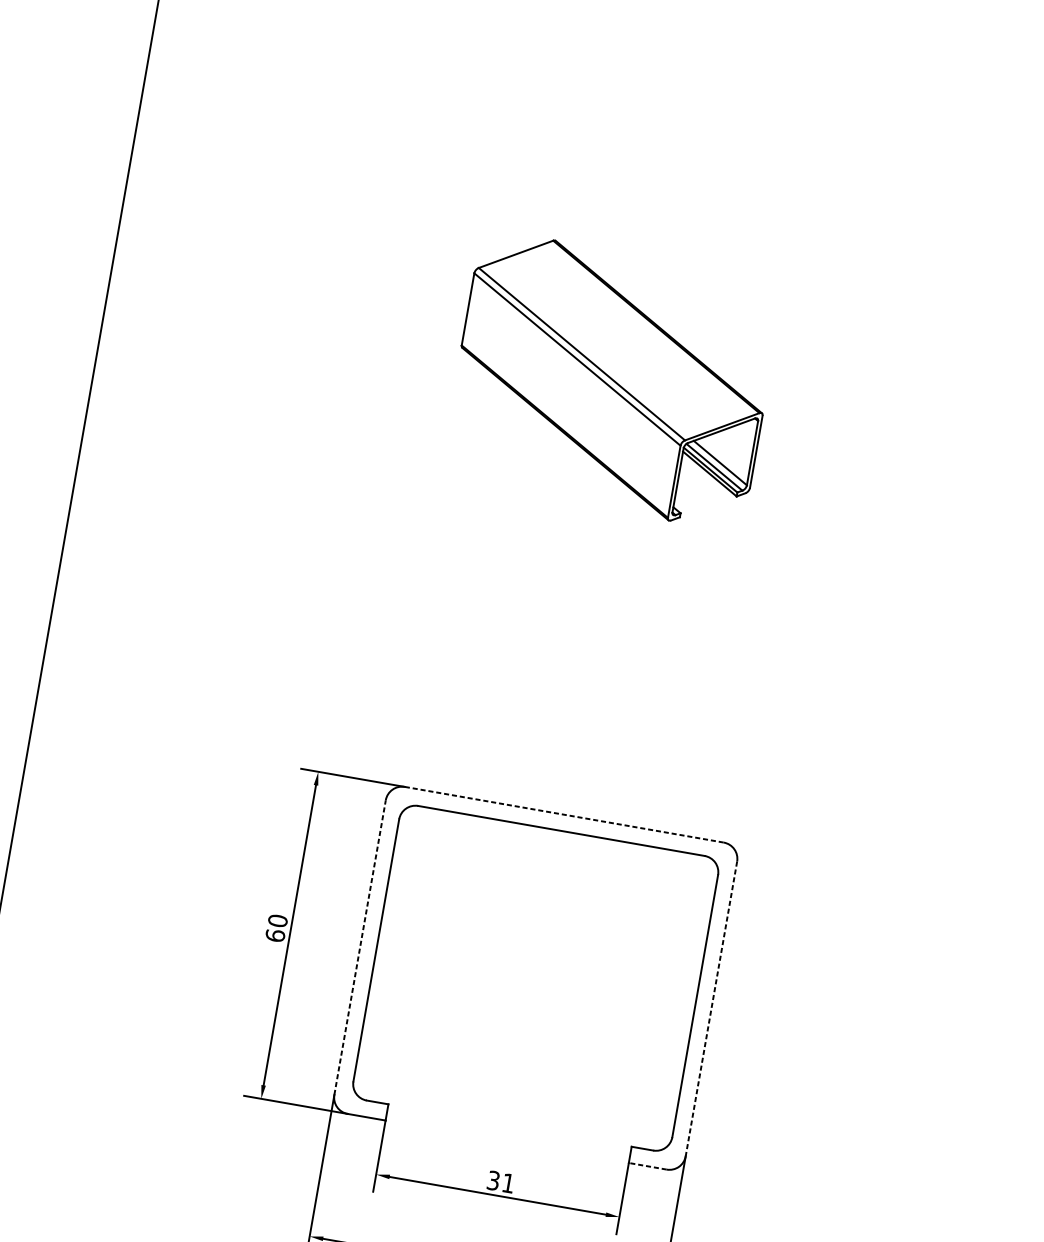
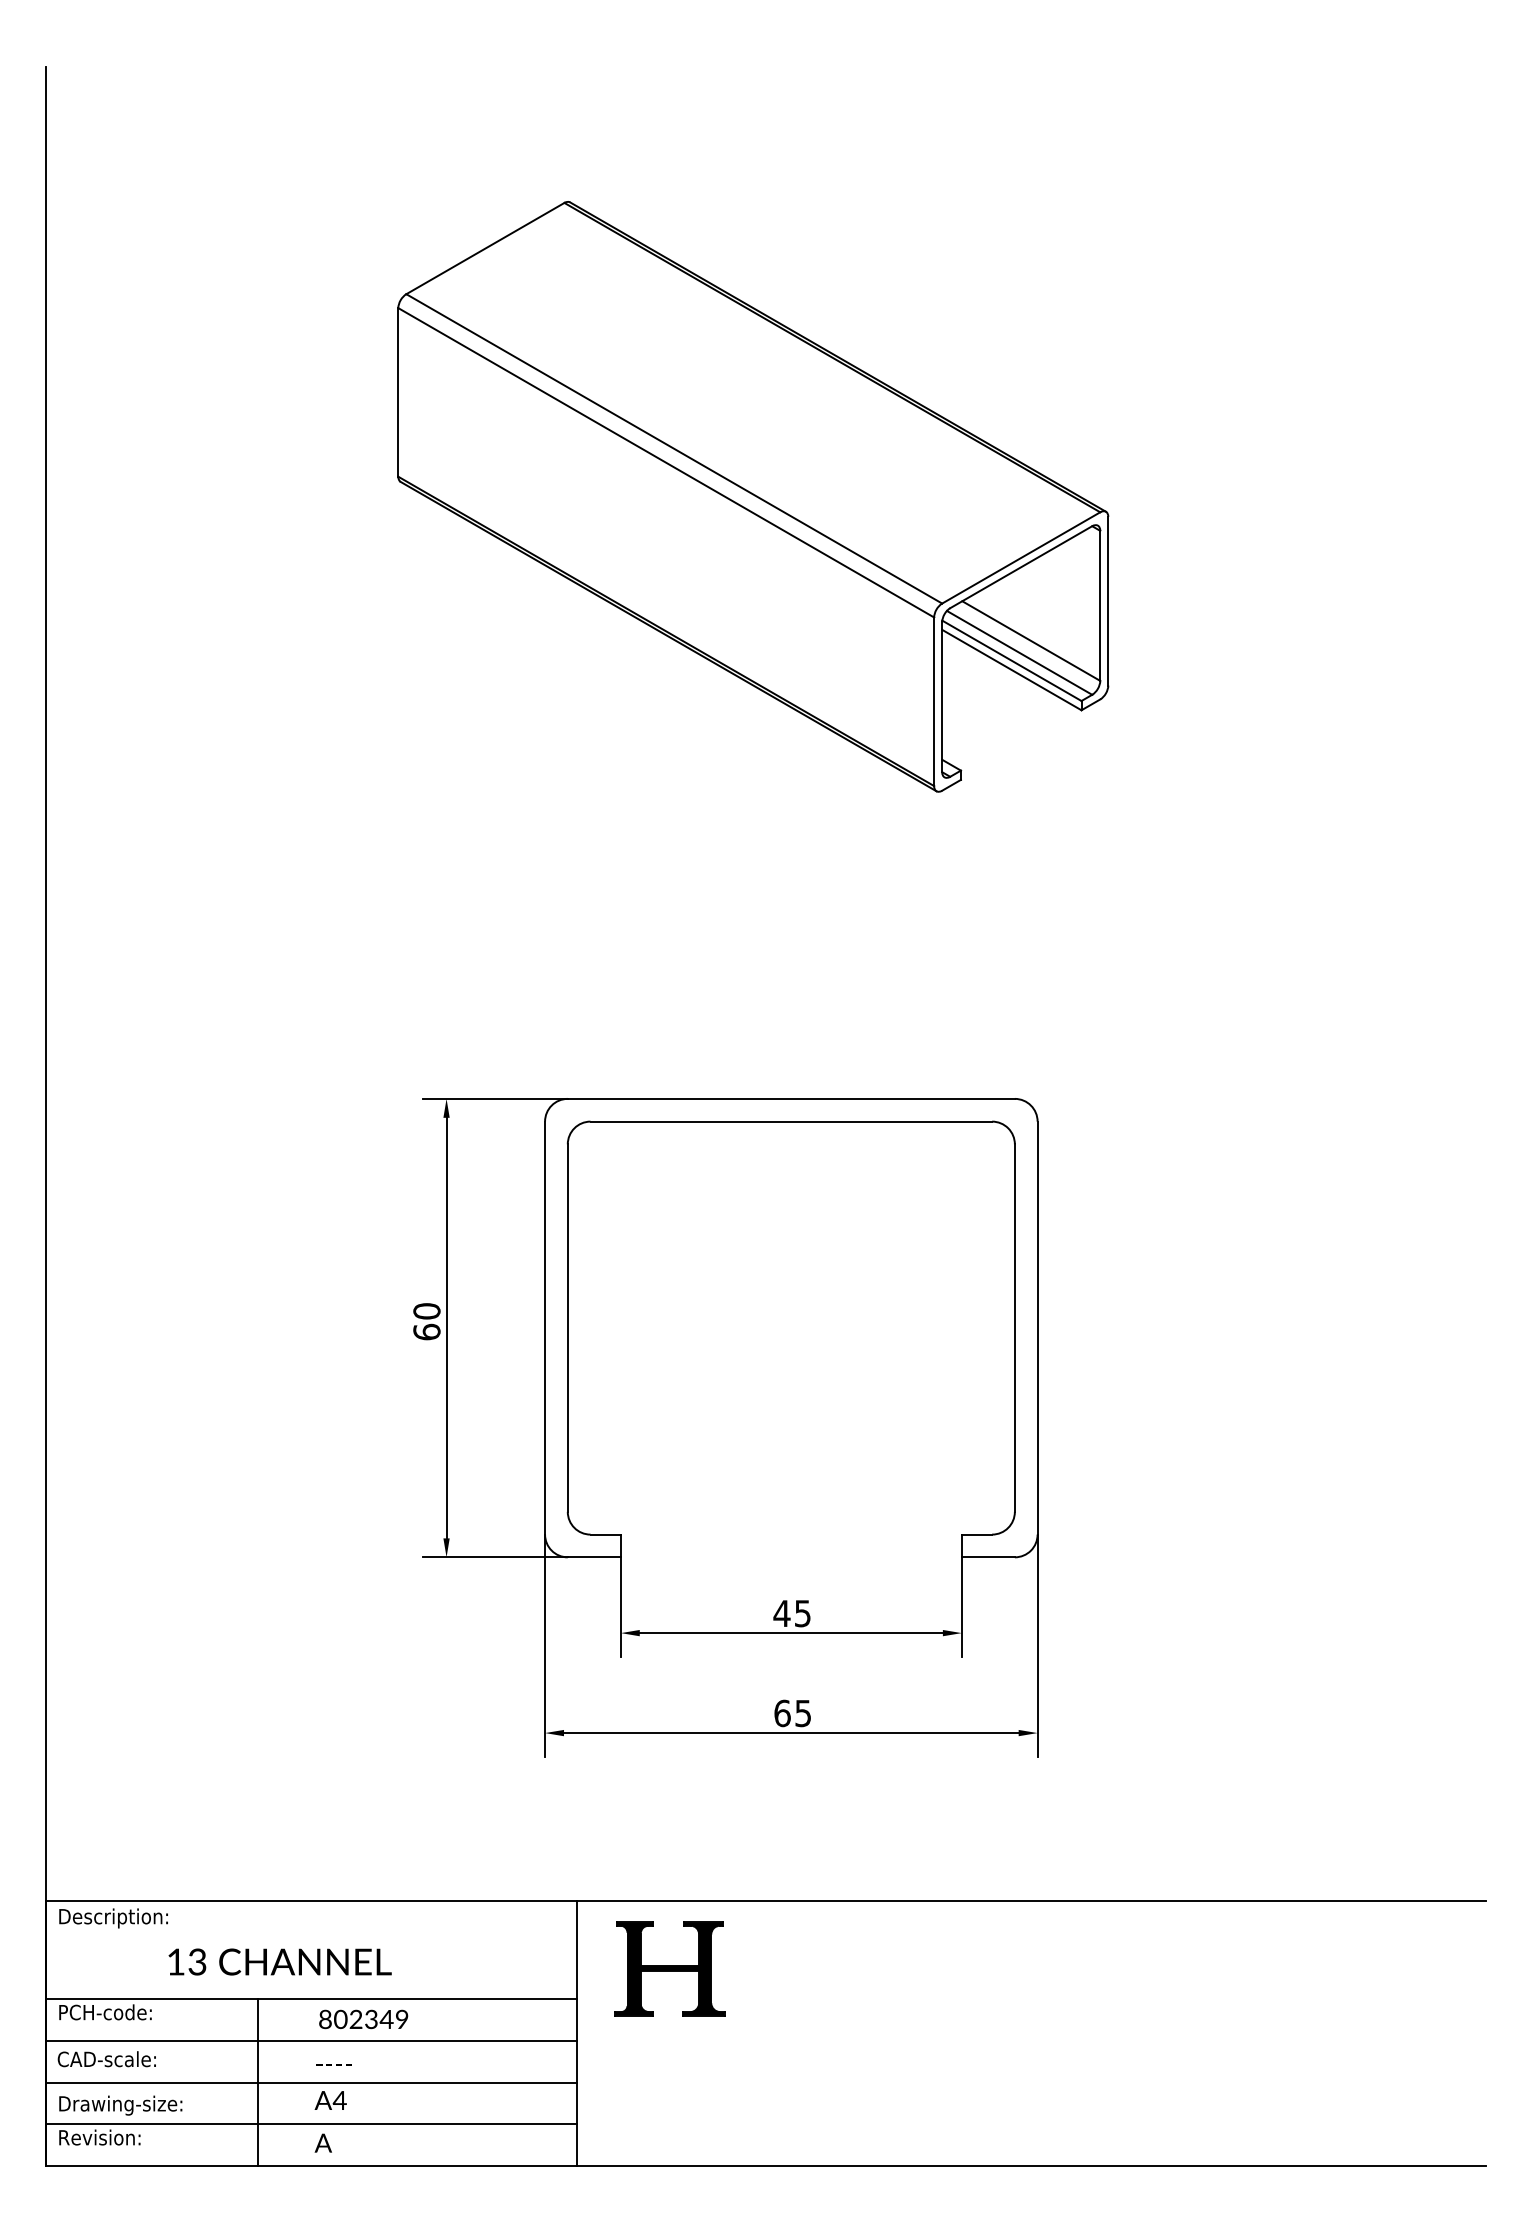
part: (612, 380) -> (753, 496), size x1.67
line: (564, 814) -> (791, 1098), dashed -> solid
line: (360, 947) -> (545, 1327), dashed -> solid
line: (711, 1009) -> (1037, 1328), dashed -> solid
line: (647, 1166) -> (988, 1557), dashed -> solid
text: (500, 1181) -> (791, 1613), 31 -> 45

